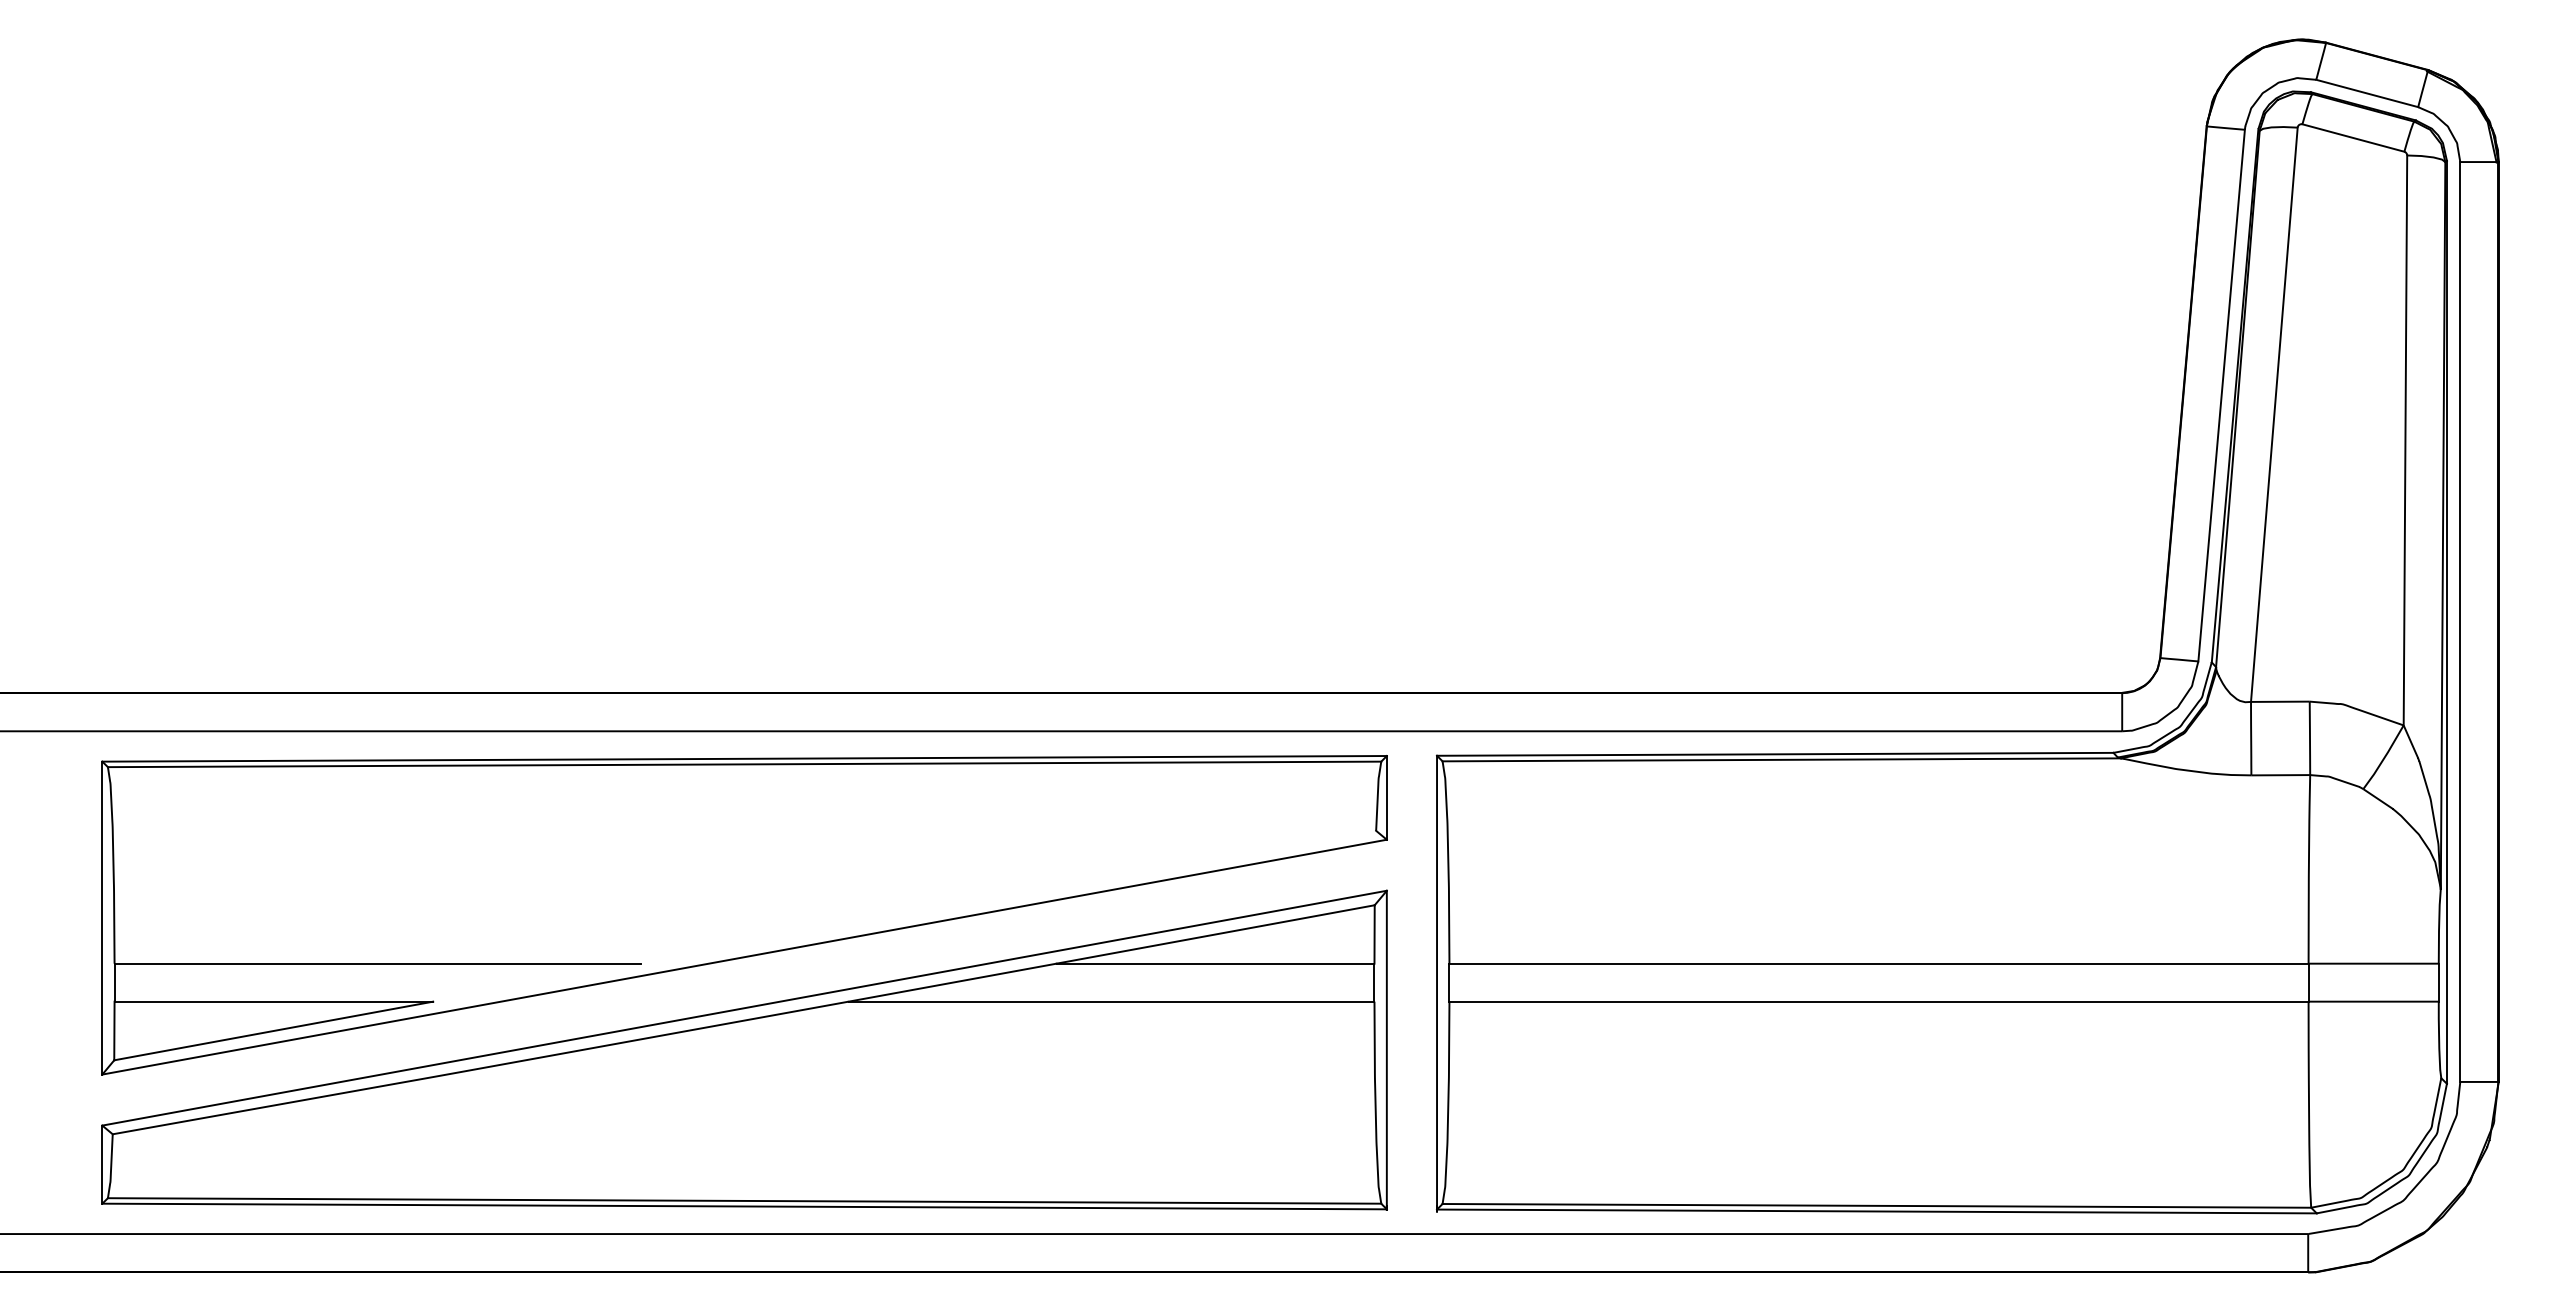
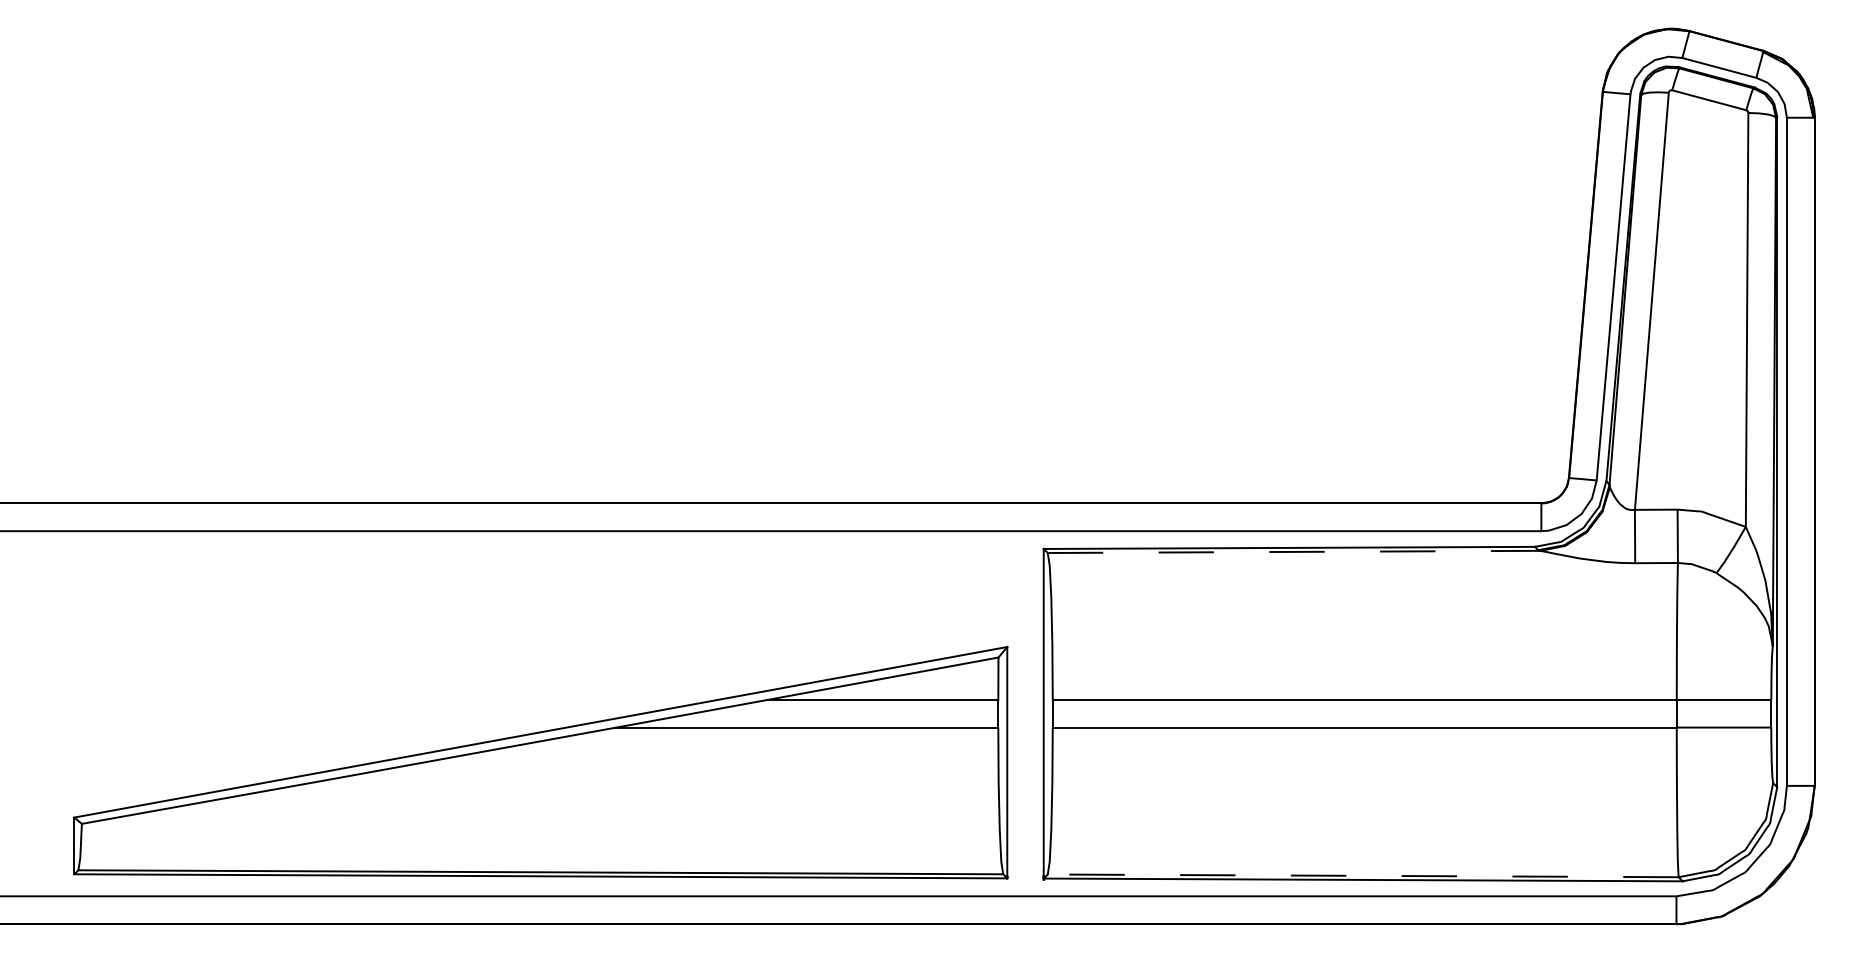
line: (1782, 759) -> (1294, 551), solid -> dashed
part: (744, 915) -> (540, 664), removed
line: (1876, 1205) -> (1362, 875), solid -> dashed

